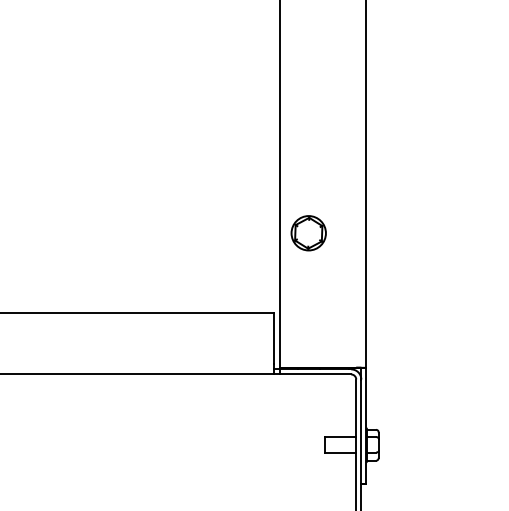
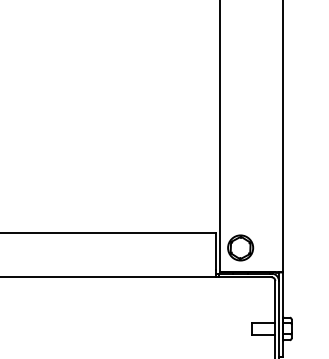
part: (308, 233) -> (240, 248), moved

